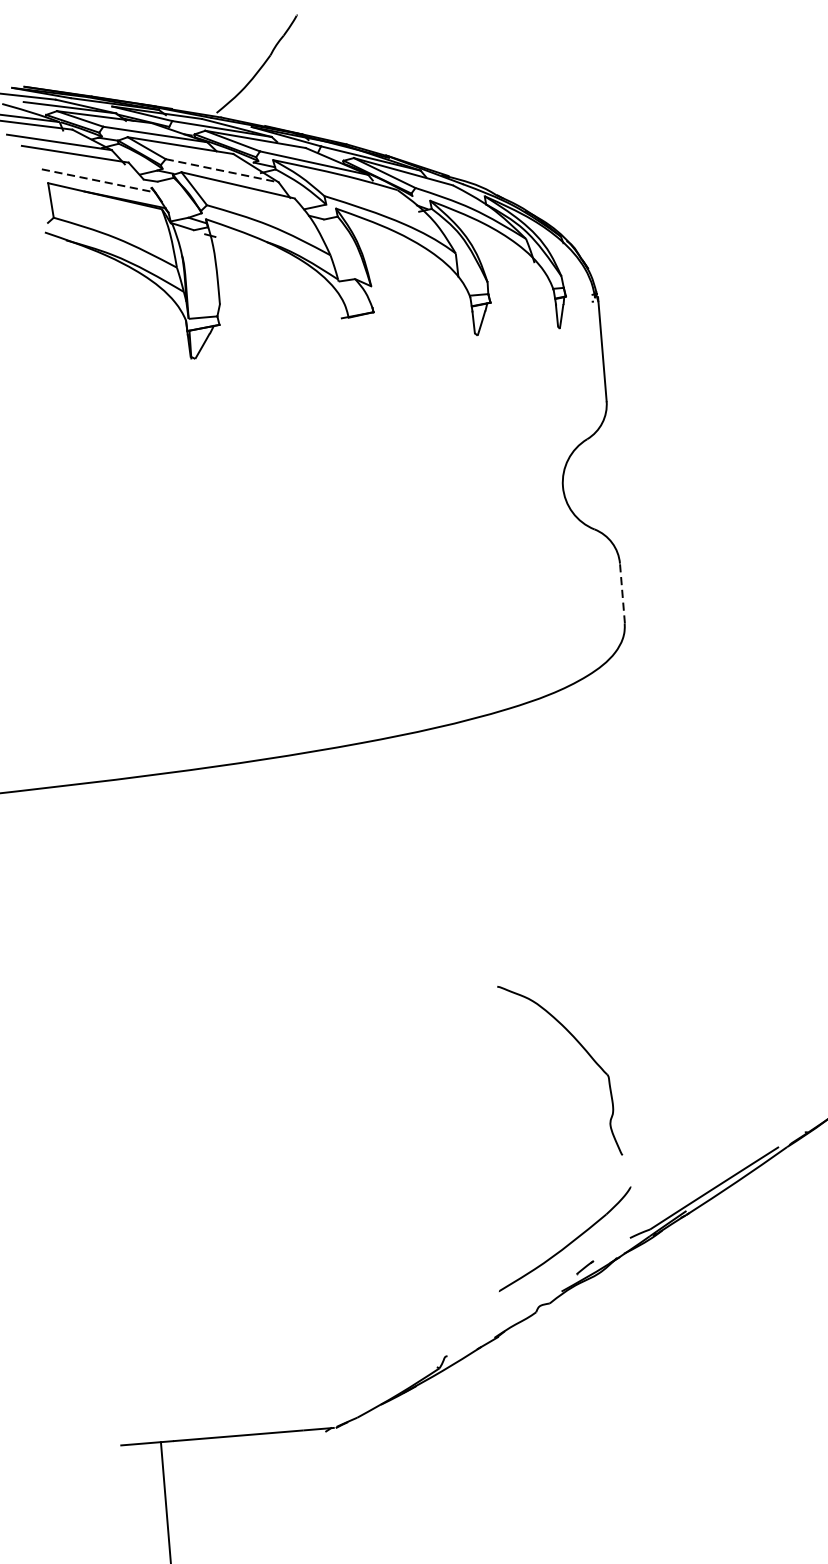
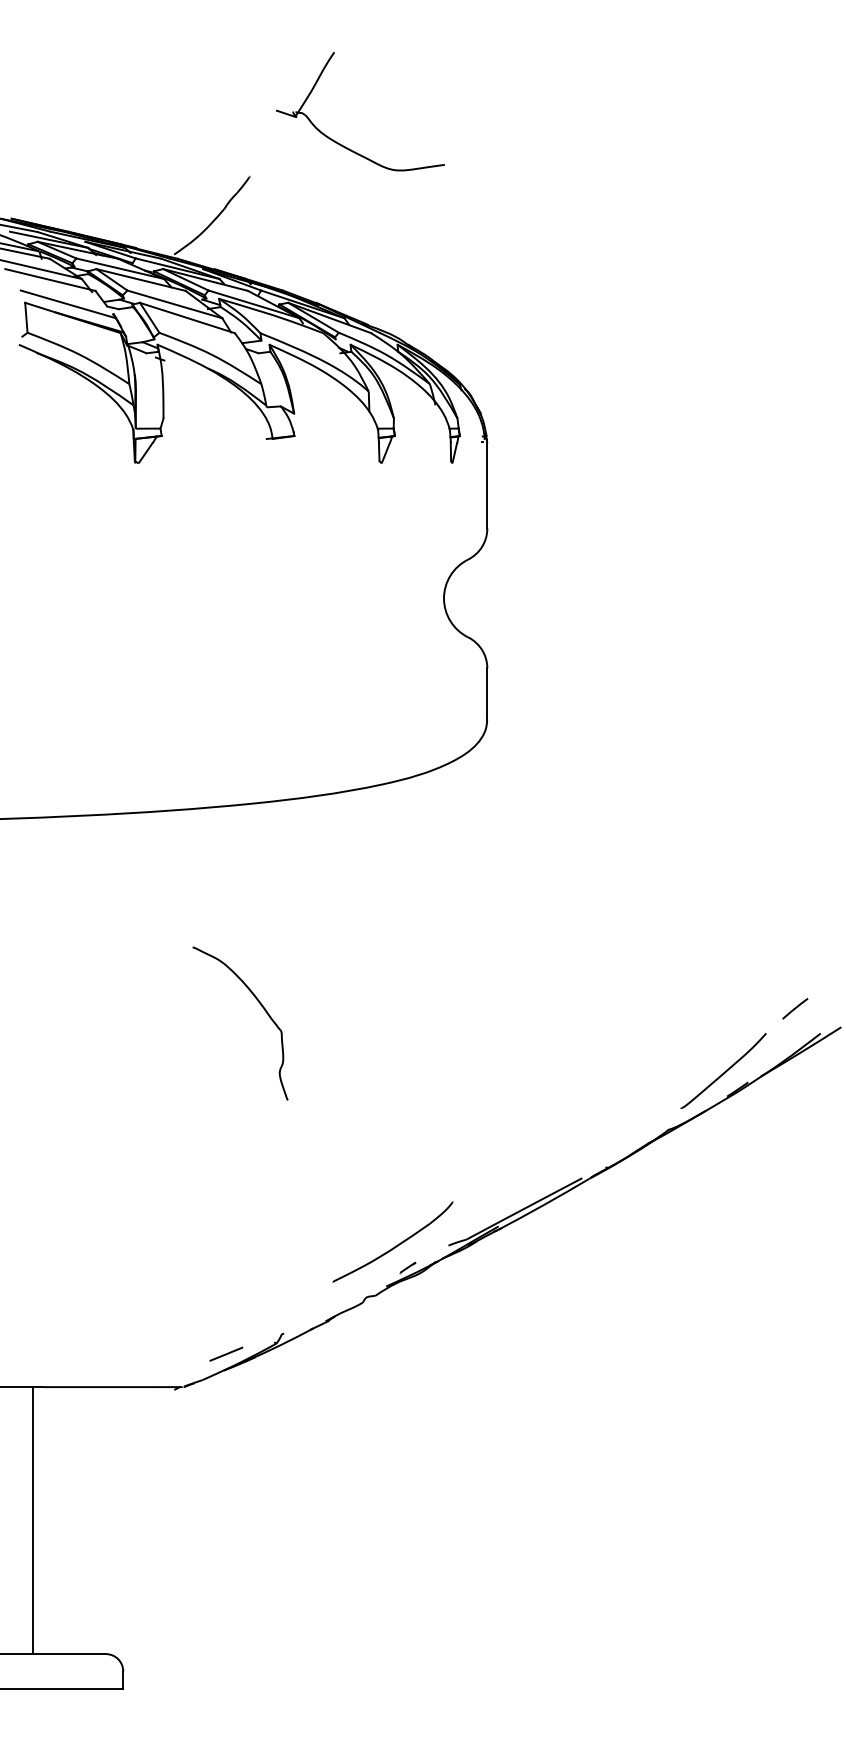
line: (222, 170) -> (175, 304), dashed -> solid
line: (98, 181) -> (68, 304), dashed -> solid
line: (622, 594) -> (487, 694), dashed -> solid
part: (581, 1047) -> (260, 1005), moved
line: (382, 1384) -> (226, 1353), added

